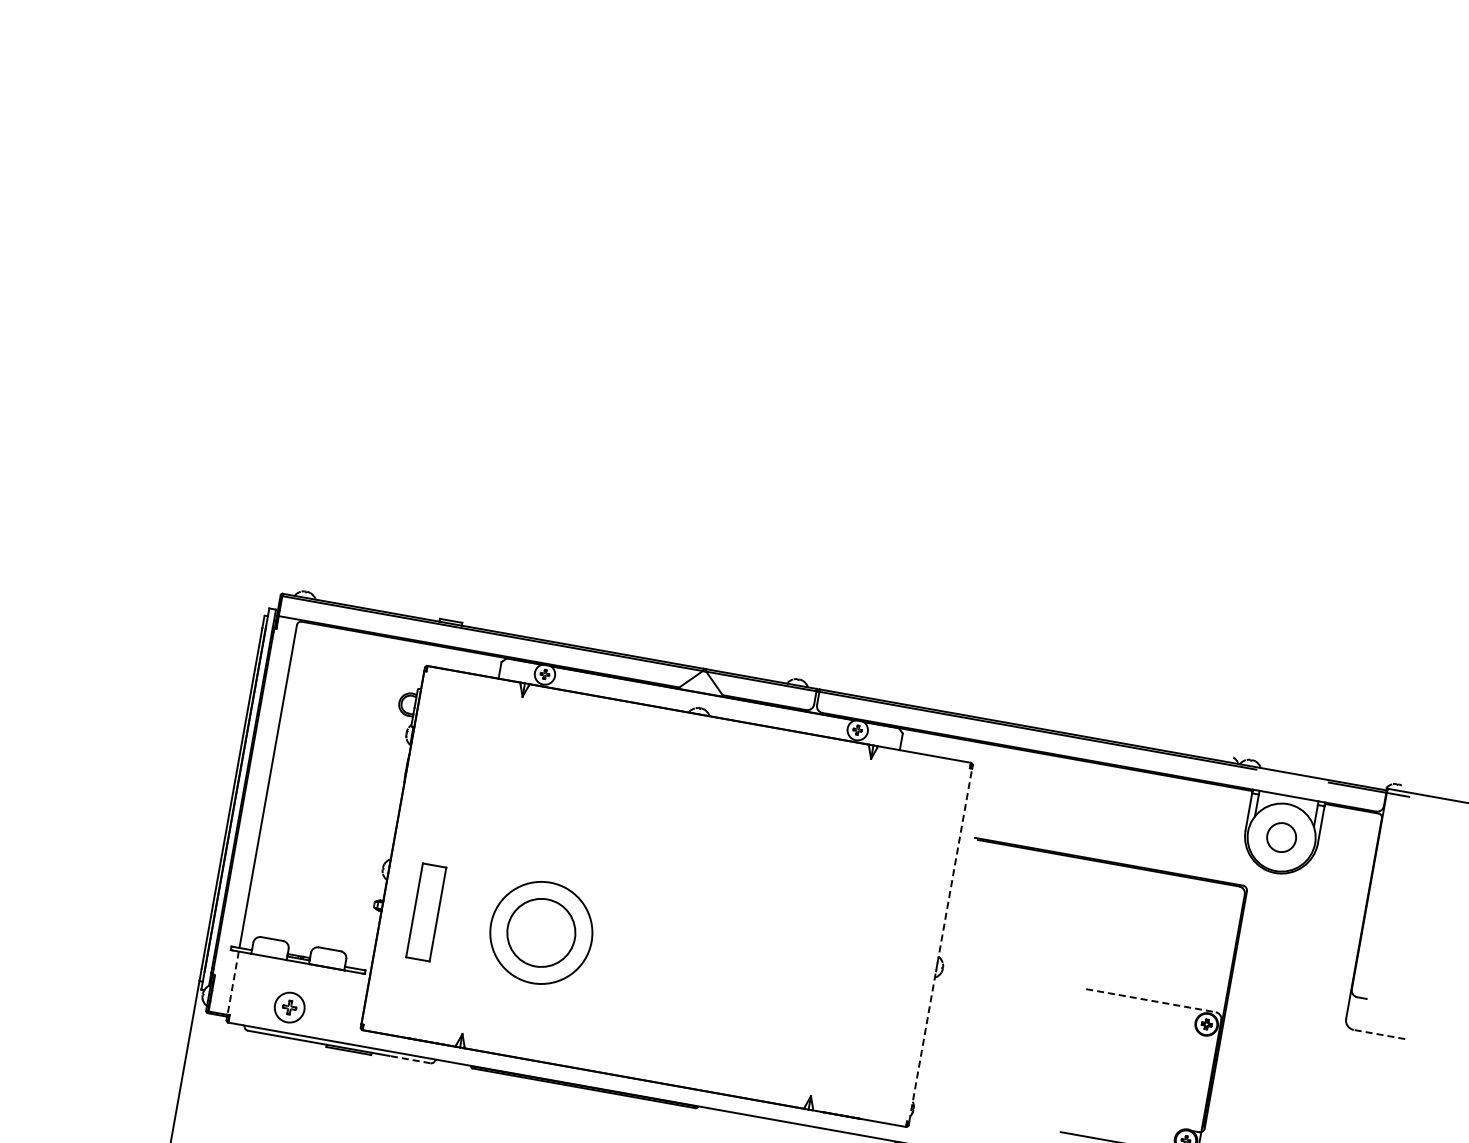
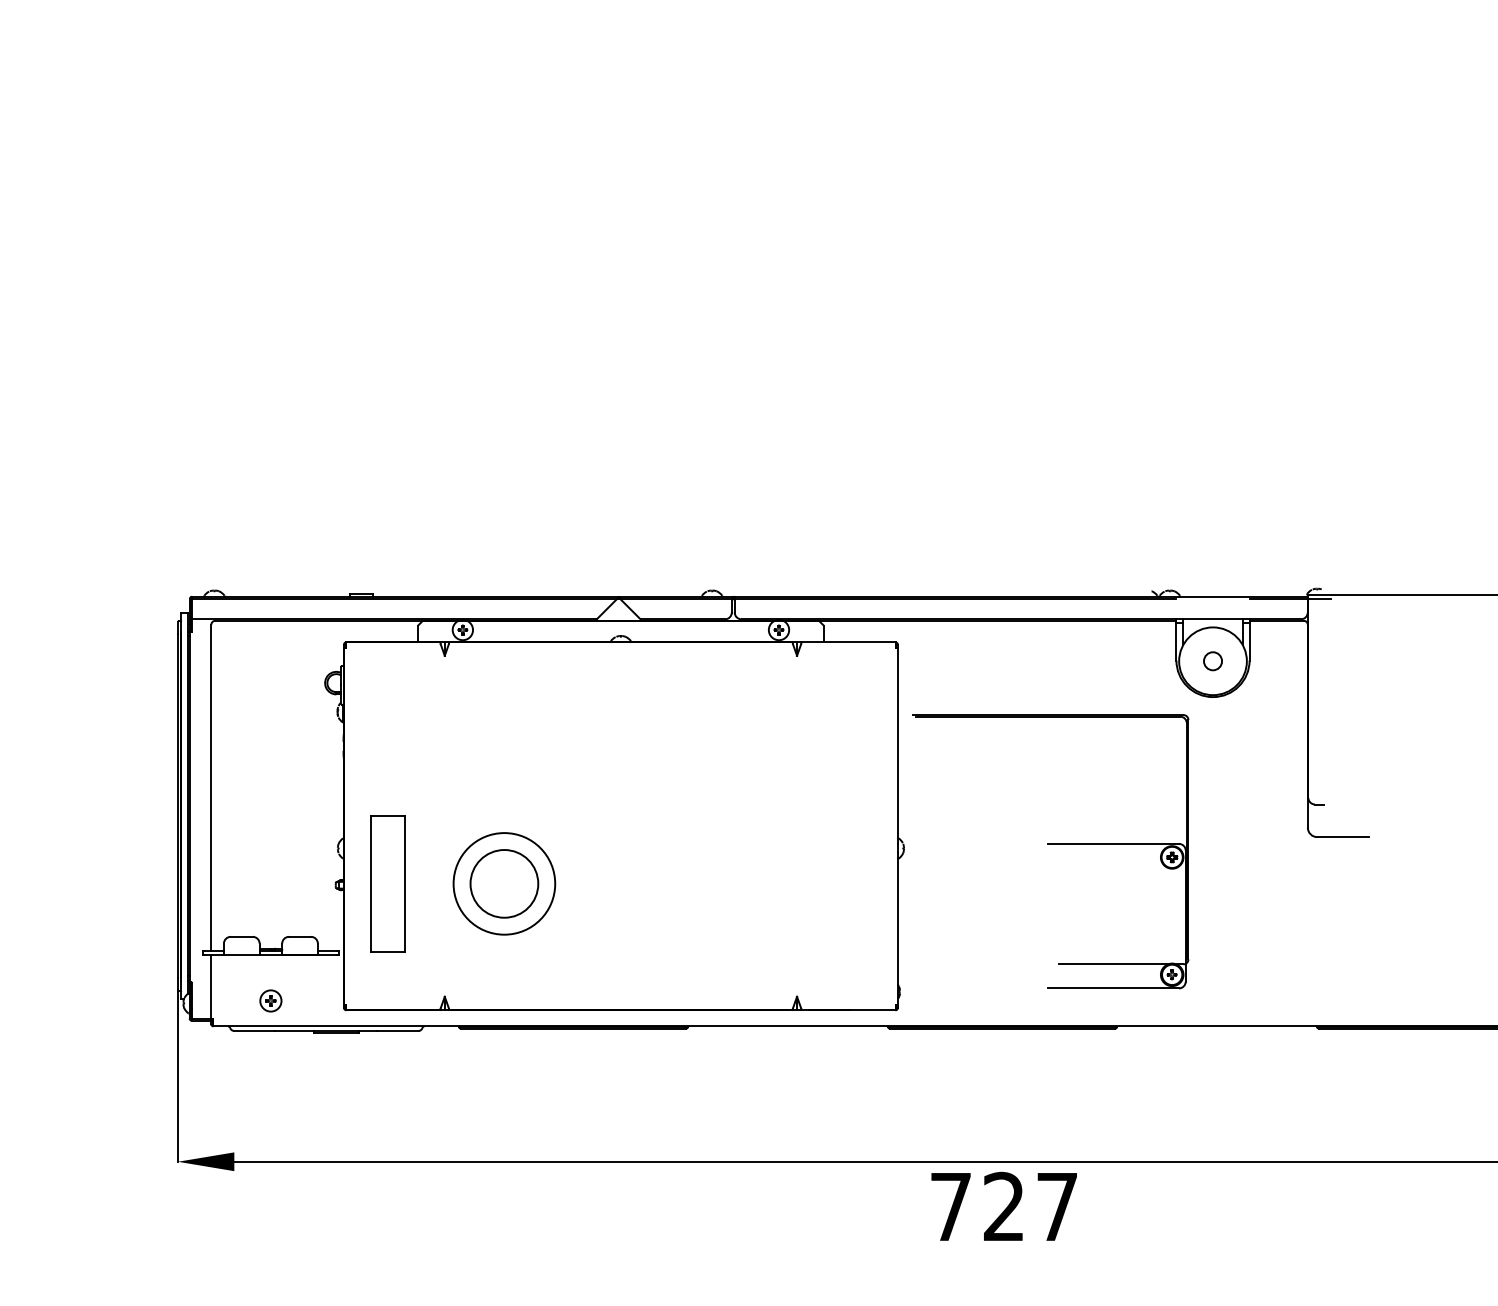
circle: (1281, 837) -> (1212, 661), size x0.62
line: (954, 865) -> (897, 745), dashed -> solid
part: (425, 911) -> (387, 883), size x1.43
line: (233, 983) -> (211, 987), dashed -> solid
line: (1151, 1000) -> (1113, 843), dashed -> solid
part: (289, 1007) -> (270, 1000), size x0.71
line: (1379, 1034) -> (1343, 837), dashed -> solid
line: (922, 1046) -> (897, 928), dashed -> solid
line: (409, 1059) -> (397, 1030), dashed -> solid
line: (1129, 1120) -> (1113, 964), added

